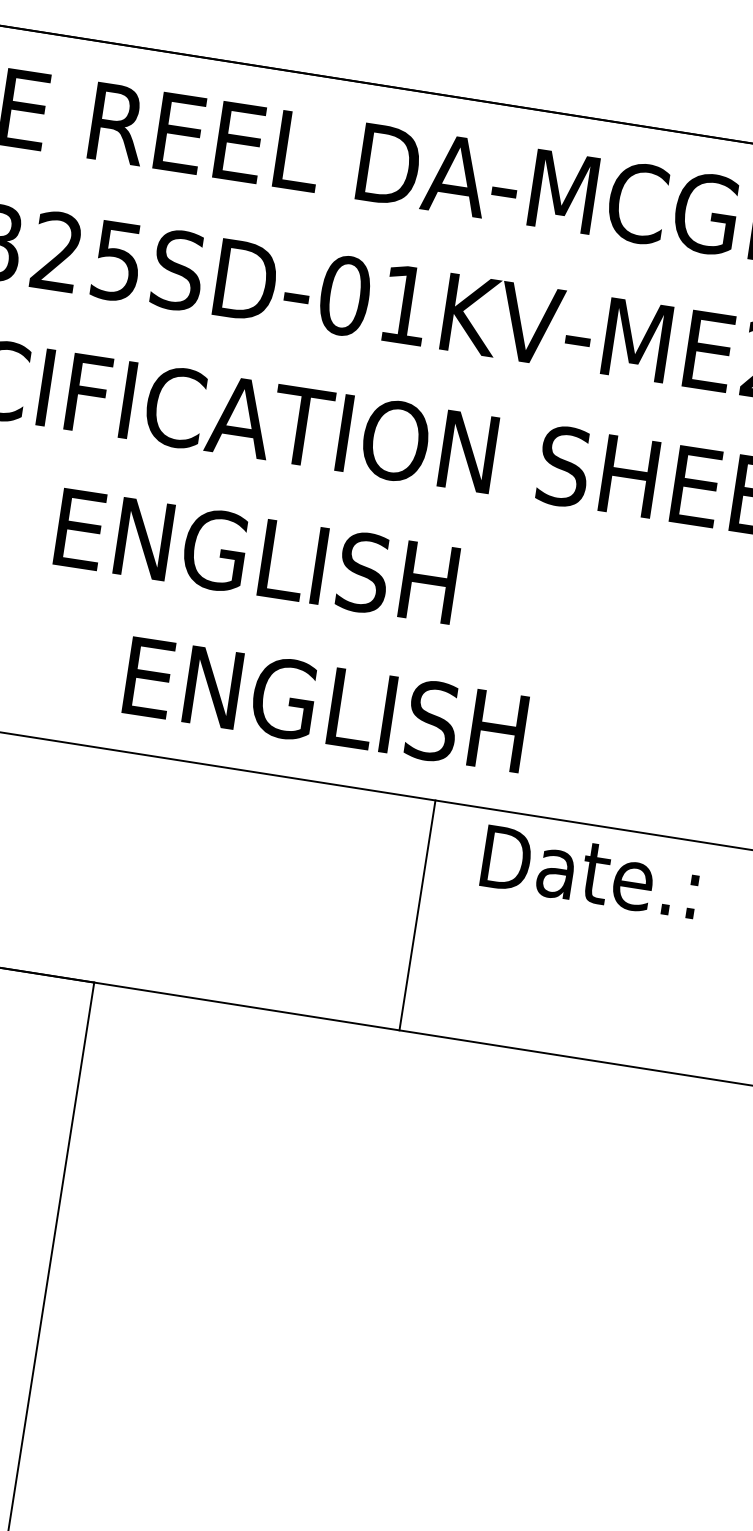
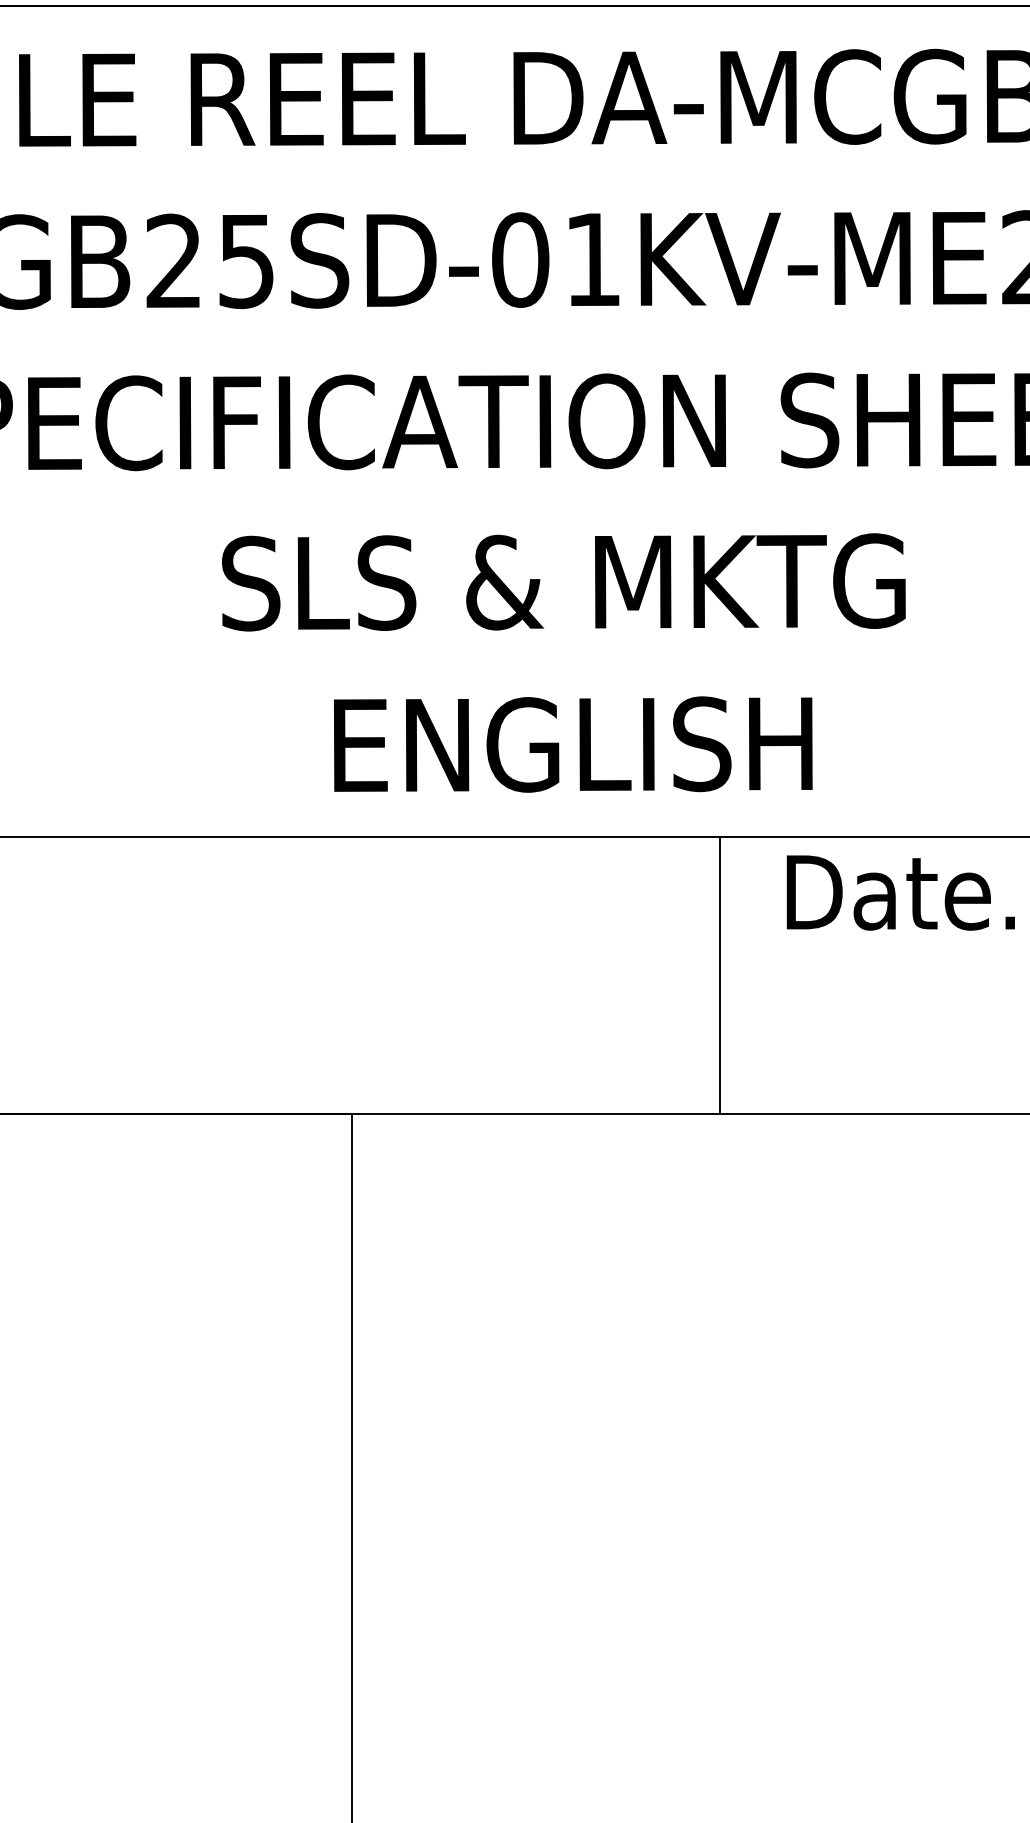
text: (338, 568) -> (563, 582), ENGLISH -> SLS & MKTG

